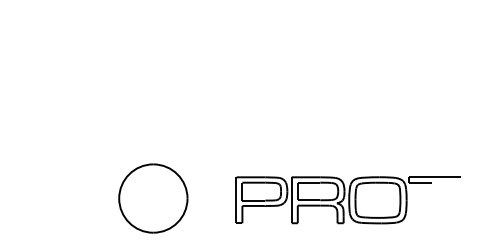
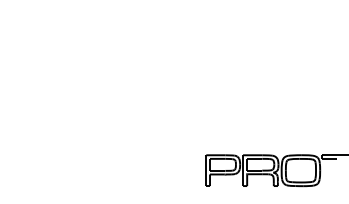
part: (153, 198) -> (150, 169), removed

